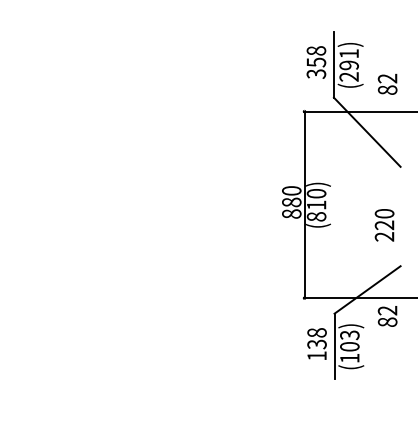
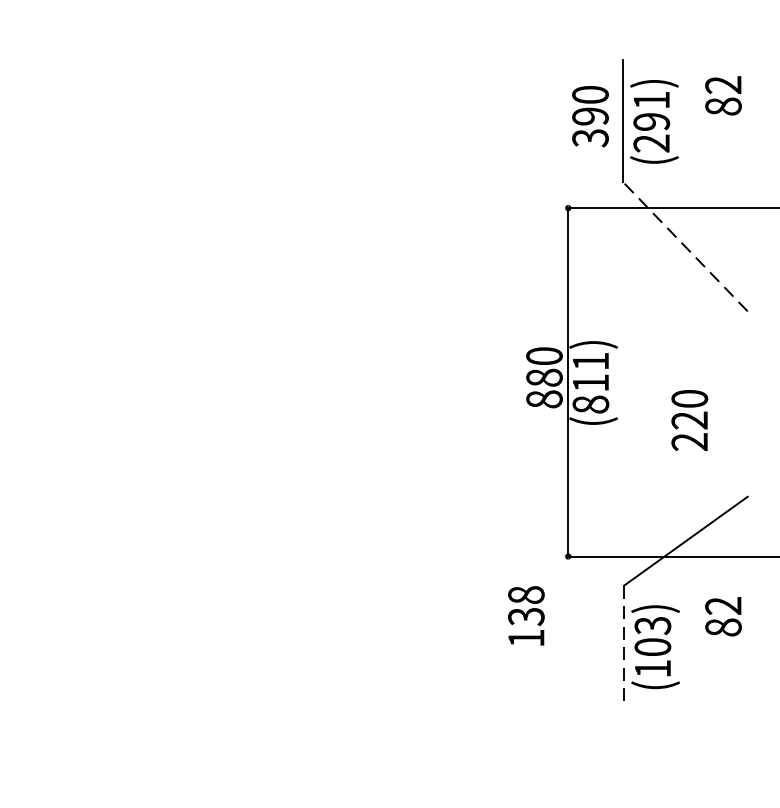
text: (316, 56) -> (590, 105), 358 -> 390
text: (387, 83) -> (723, 94), moved
line: (366, 131) -> (684, 245), solid -> dashed
text: (316, 193) -> (590, 361), (810) -> (811)
text: (384, 225) -> (689, 420), moved
text: (387, 316) -> (723, 616), moved
text: (316, 343) -> (525, 614), moved
line: (334, 346) -> (624, 646), solid -> dashed

